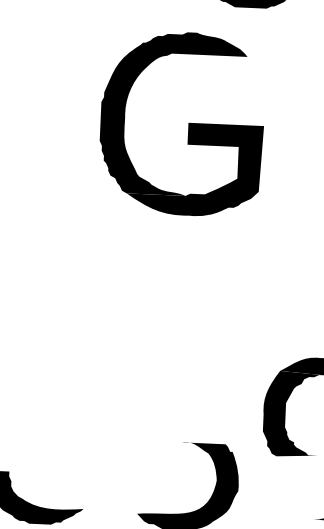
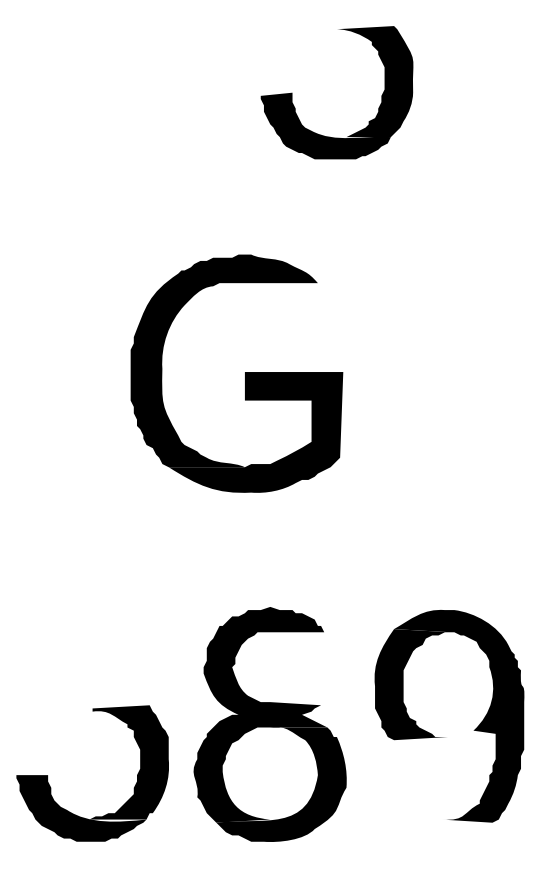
part: (188, 123) -> (245, 373), moved
fill: (174, 432) -> (260, 714), added
fill: (72, 464) -> (129, 762), added

